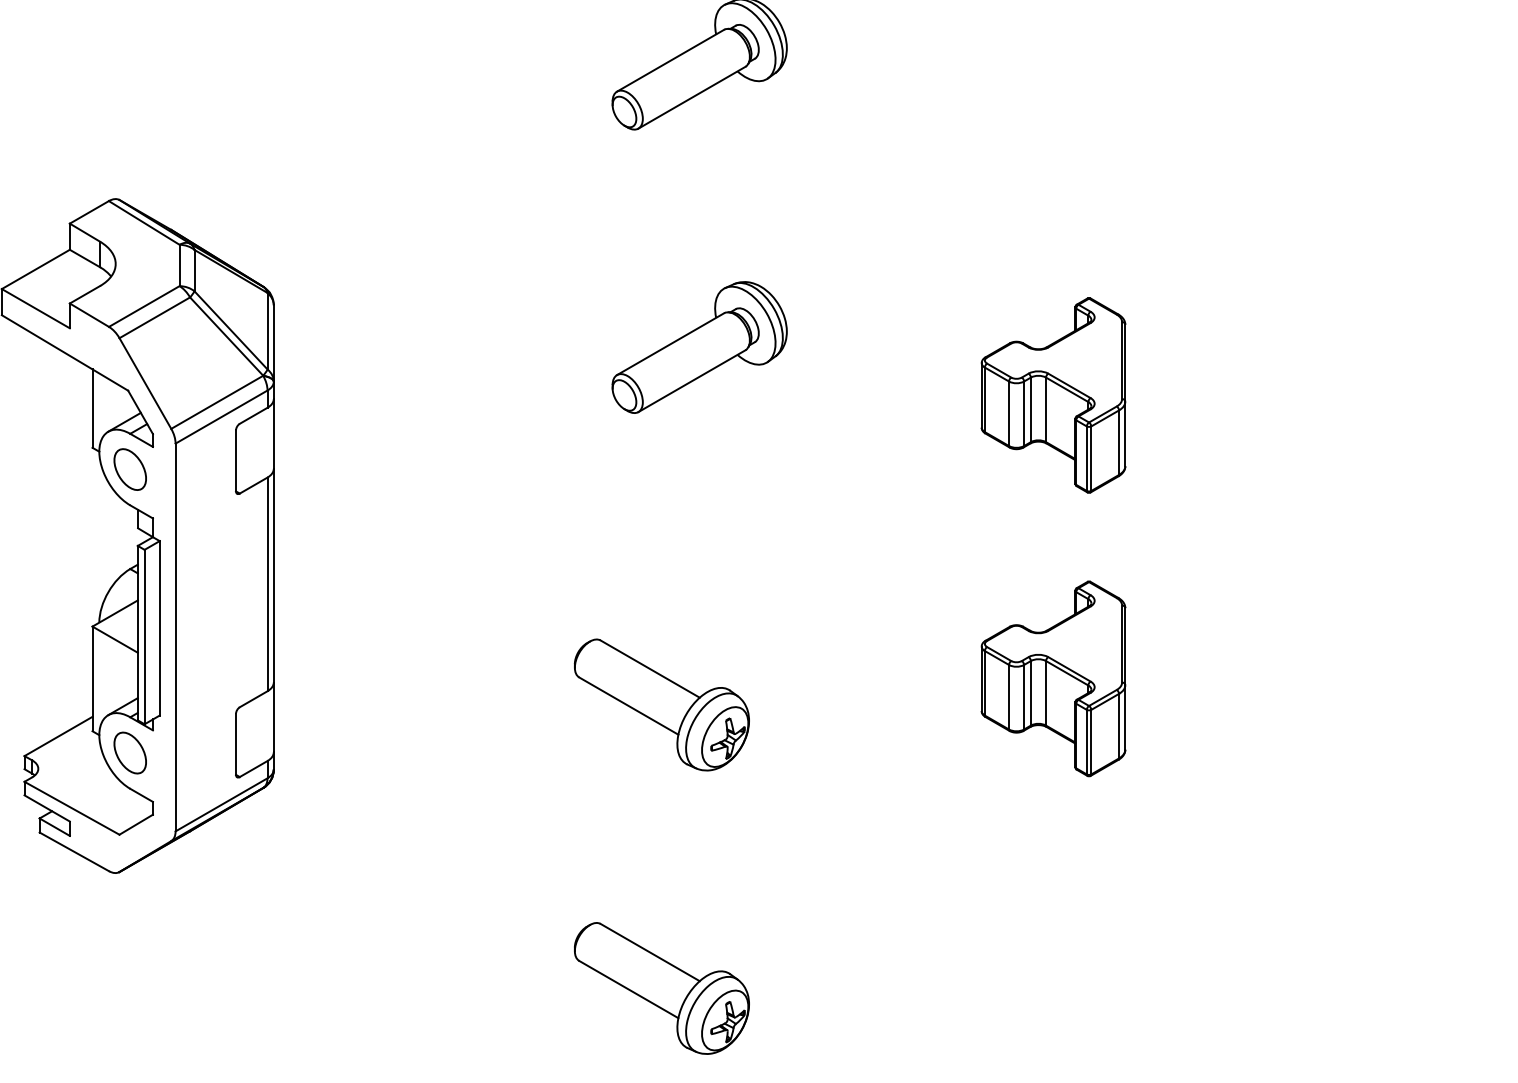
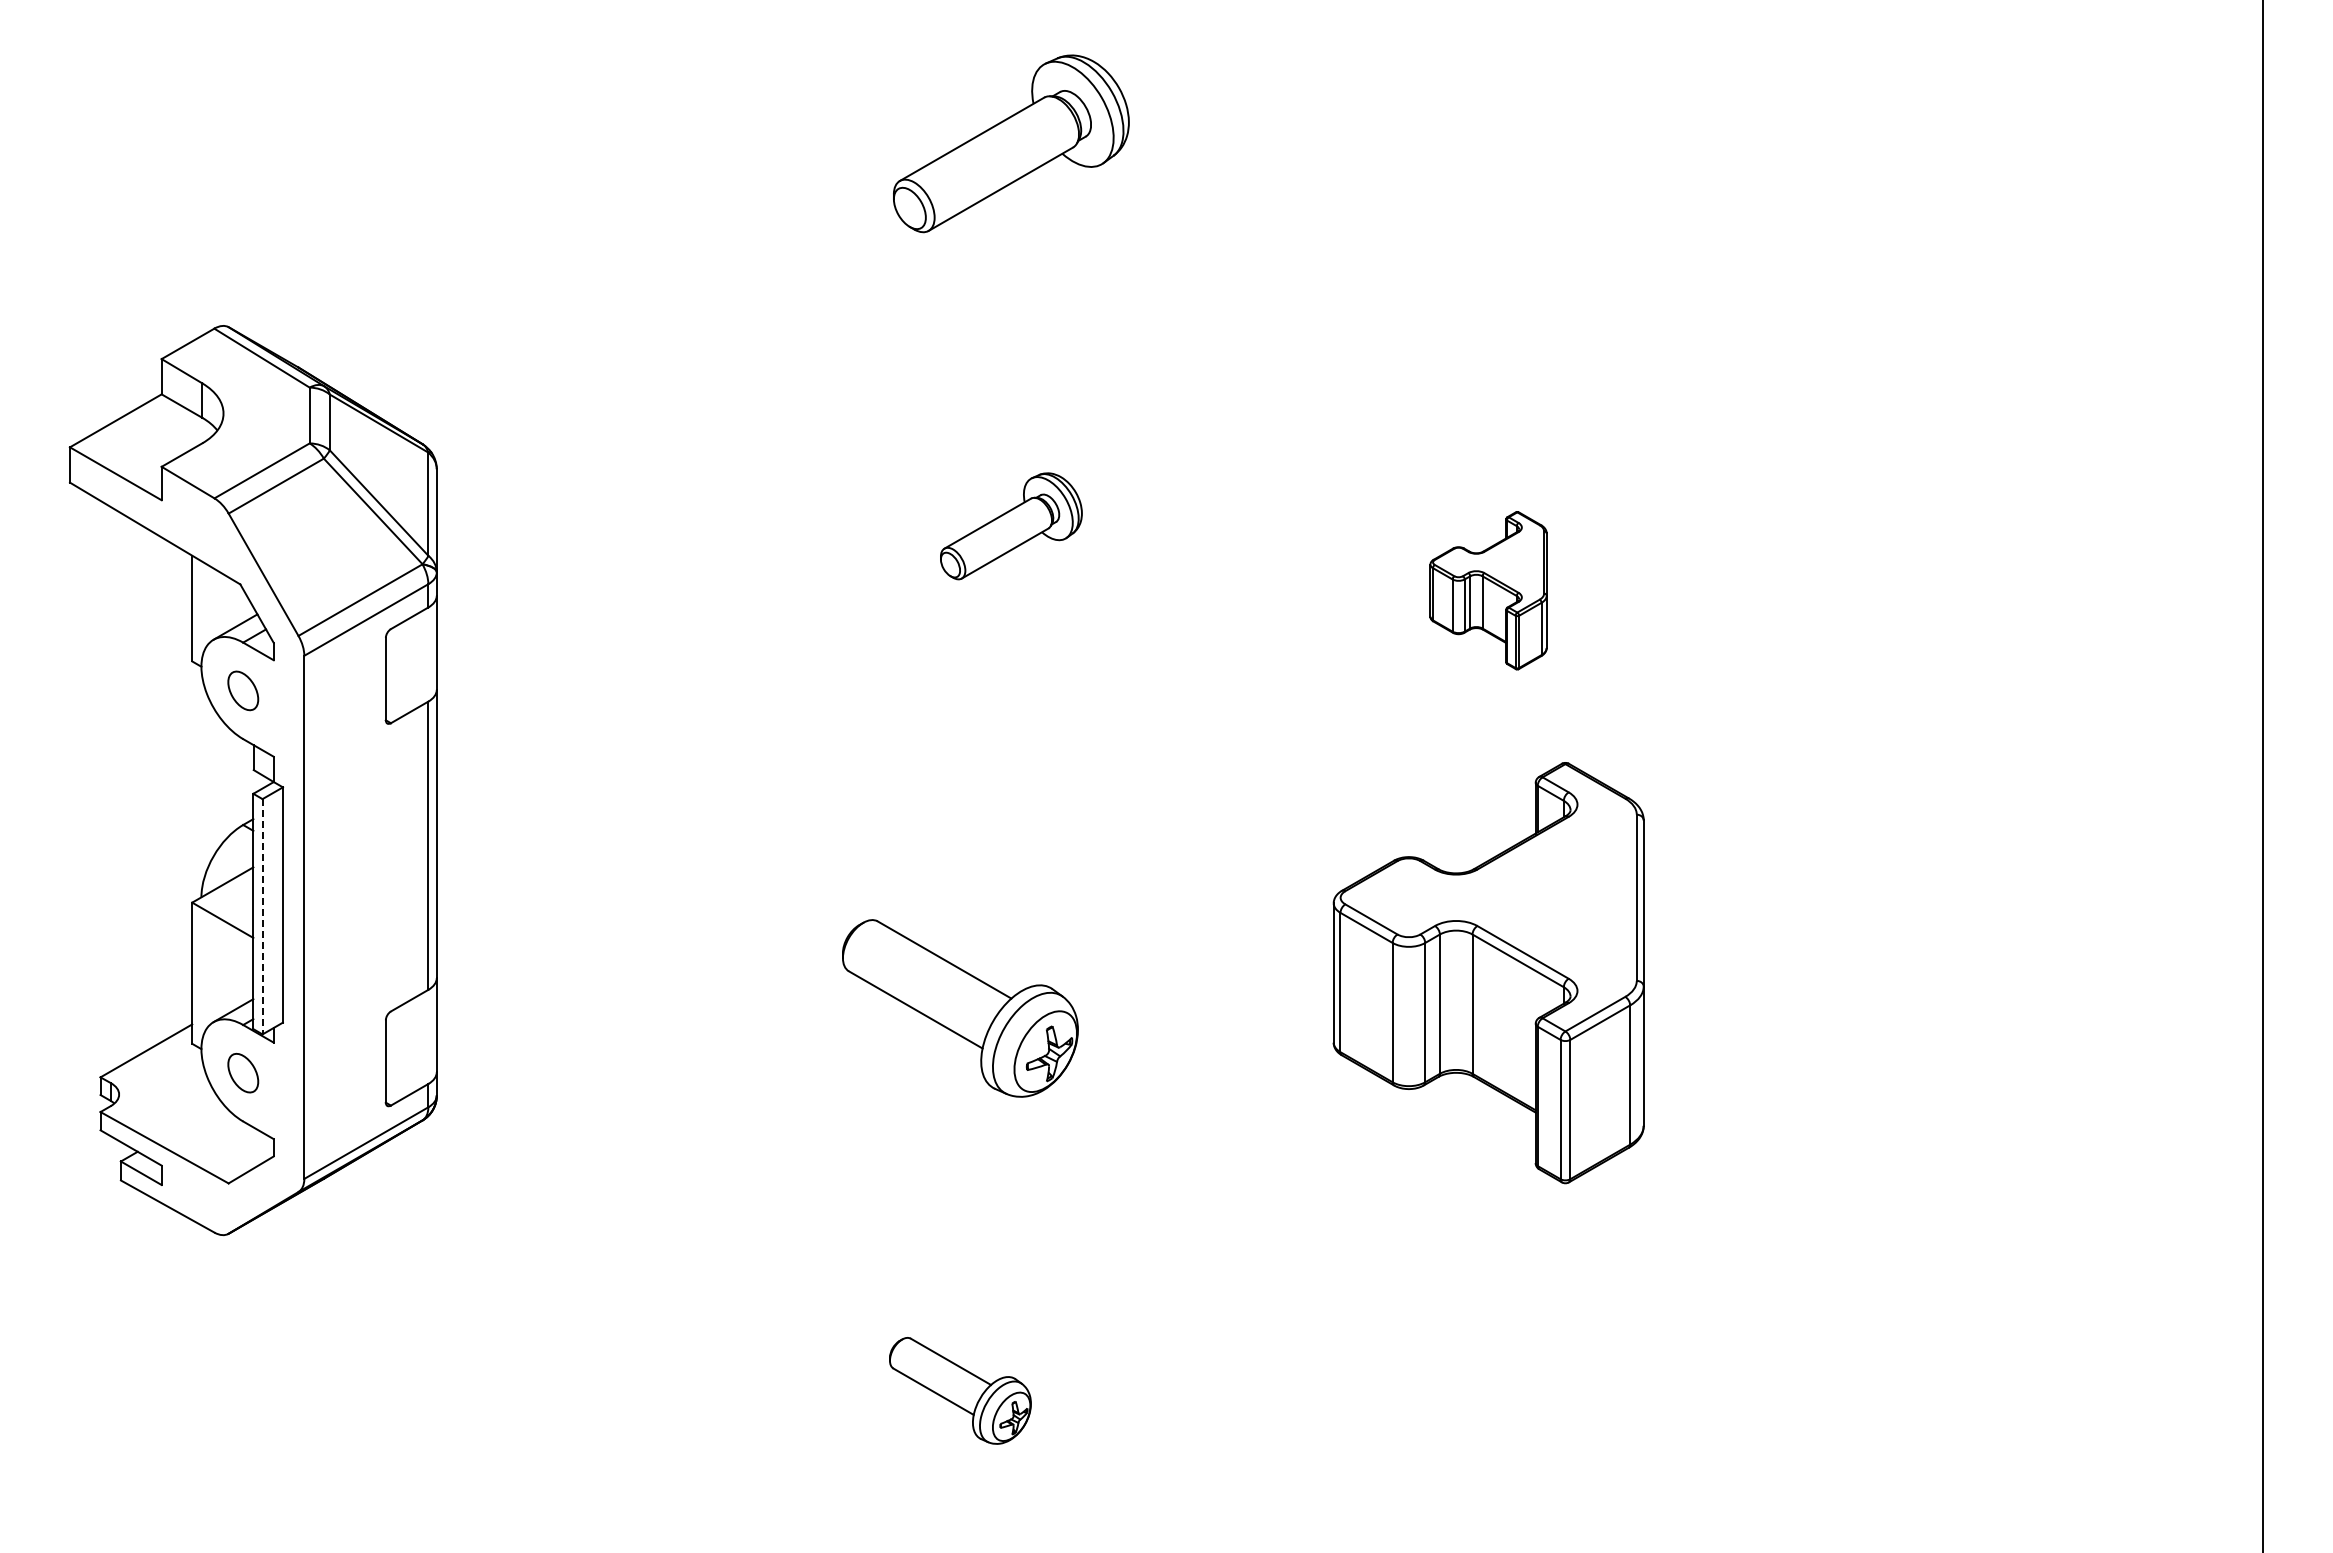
part: (699, 347) -> (1011, 526), size x0.6
part: (1053, 395) -> (1488, 590), size x0.6
part: (130, 469) -> (243, 690), size x0.7
line: (144, 636) -> (262, 916), solid -> dashed
part: (1053, 679) -> (1488, 973), size x1.6
part: (130, 752) -> (243, 1072), size x0.7
part: (662, 988) -> (960, 1390), size x0.6

